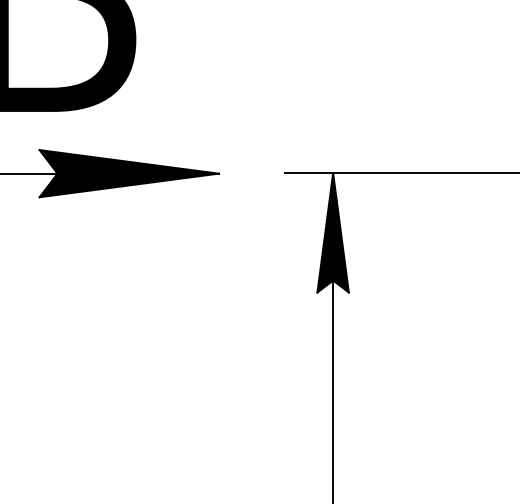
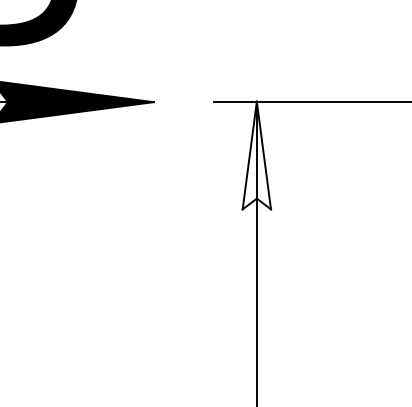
fill: (332, 232) -> (256, 155), removed

